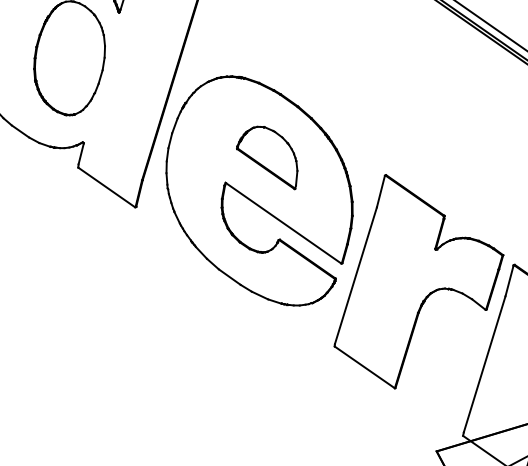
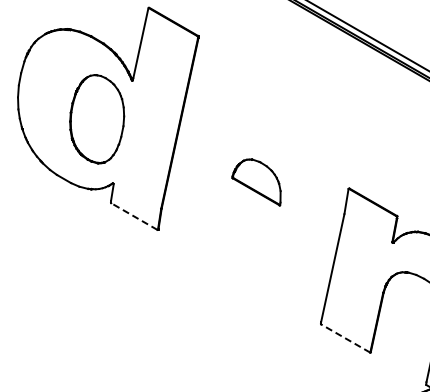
line: (106, 187) -> (134, 216), solid -> dashed
part: (259, 190) -> (252, 208), removed
line: (364, 367) -> (345, 338), solid -> dashed

